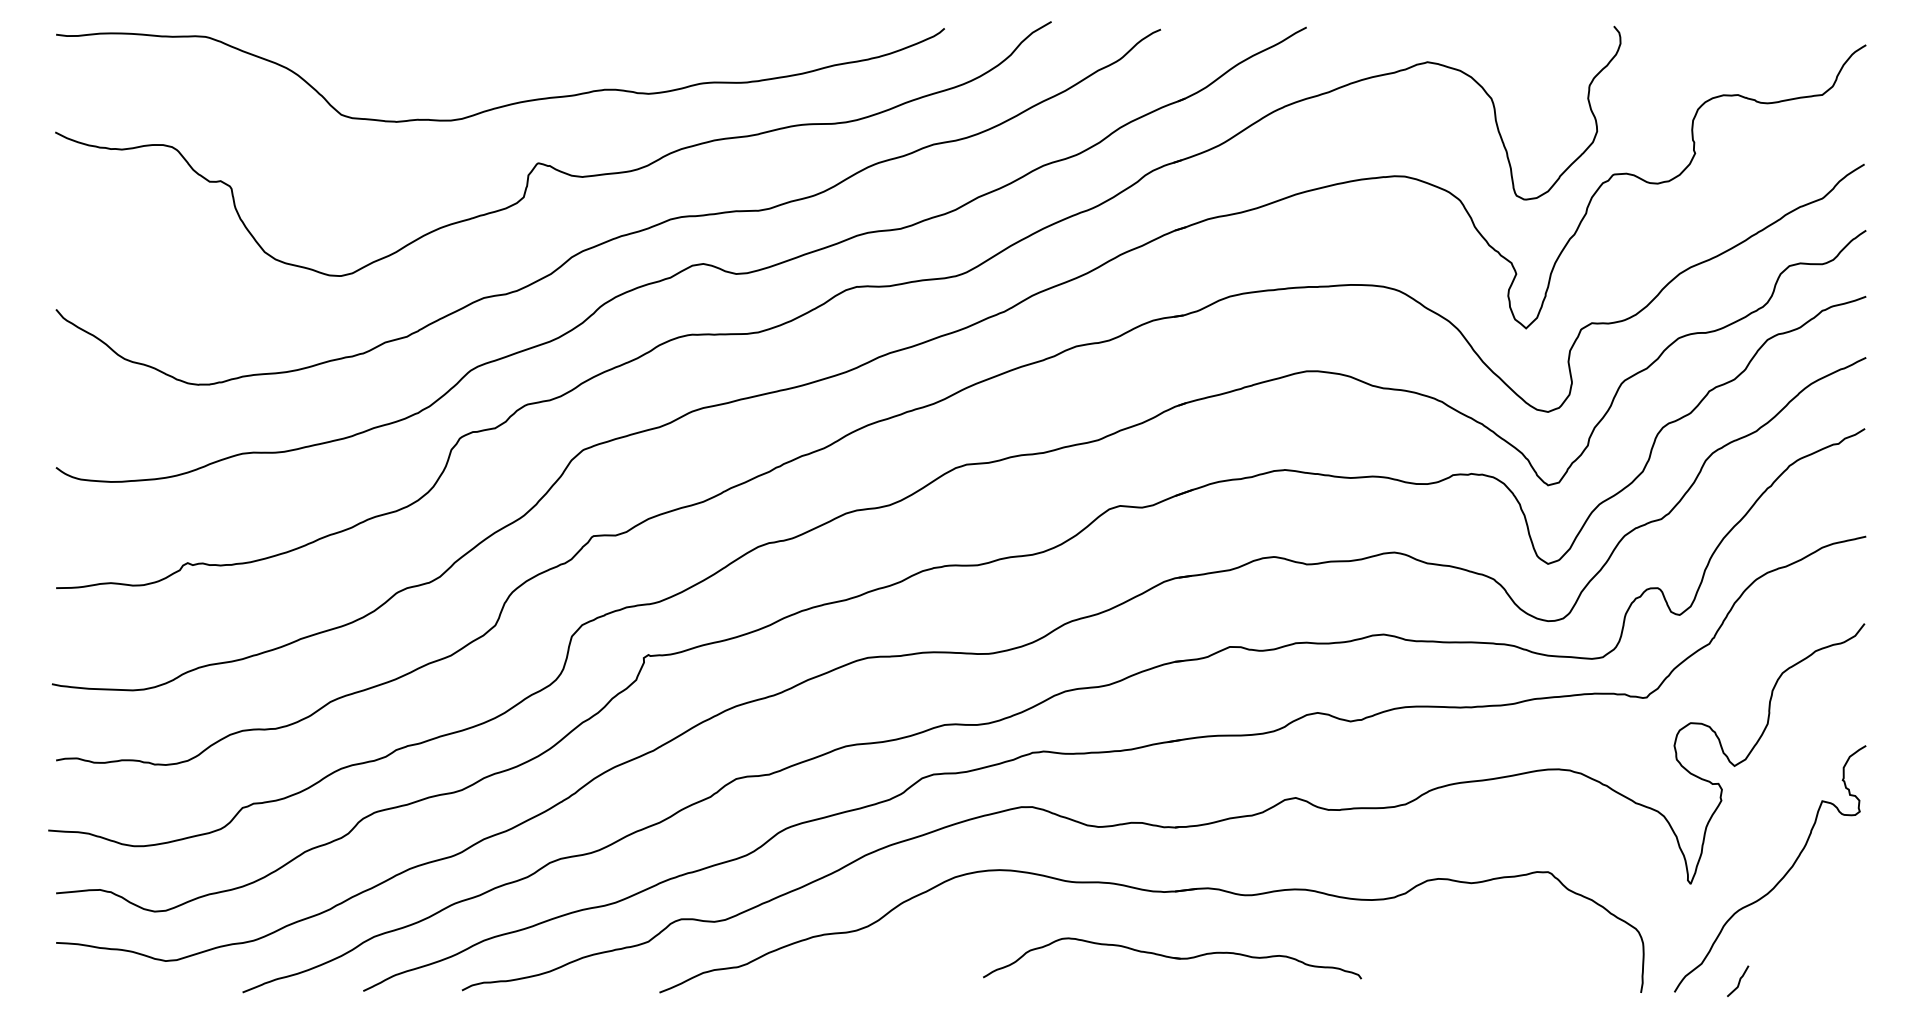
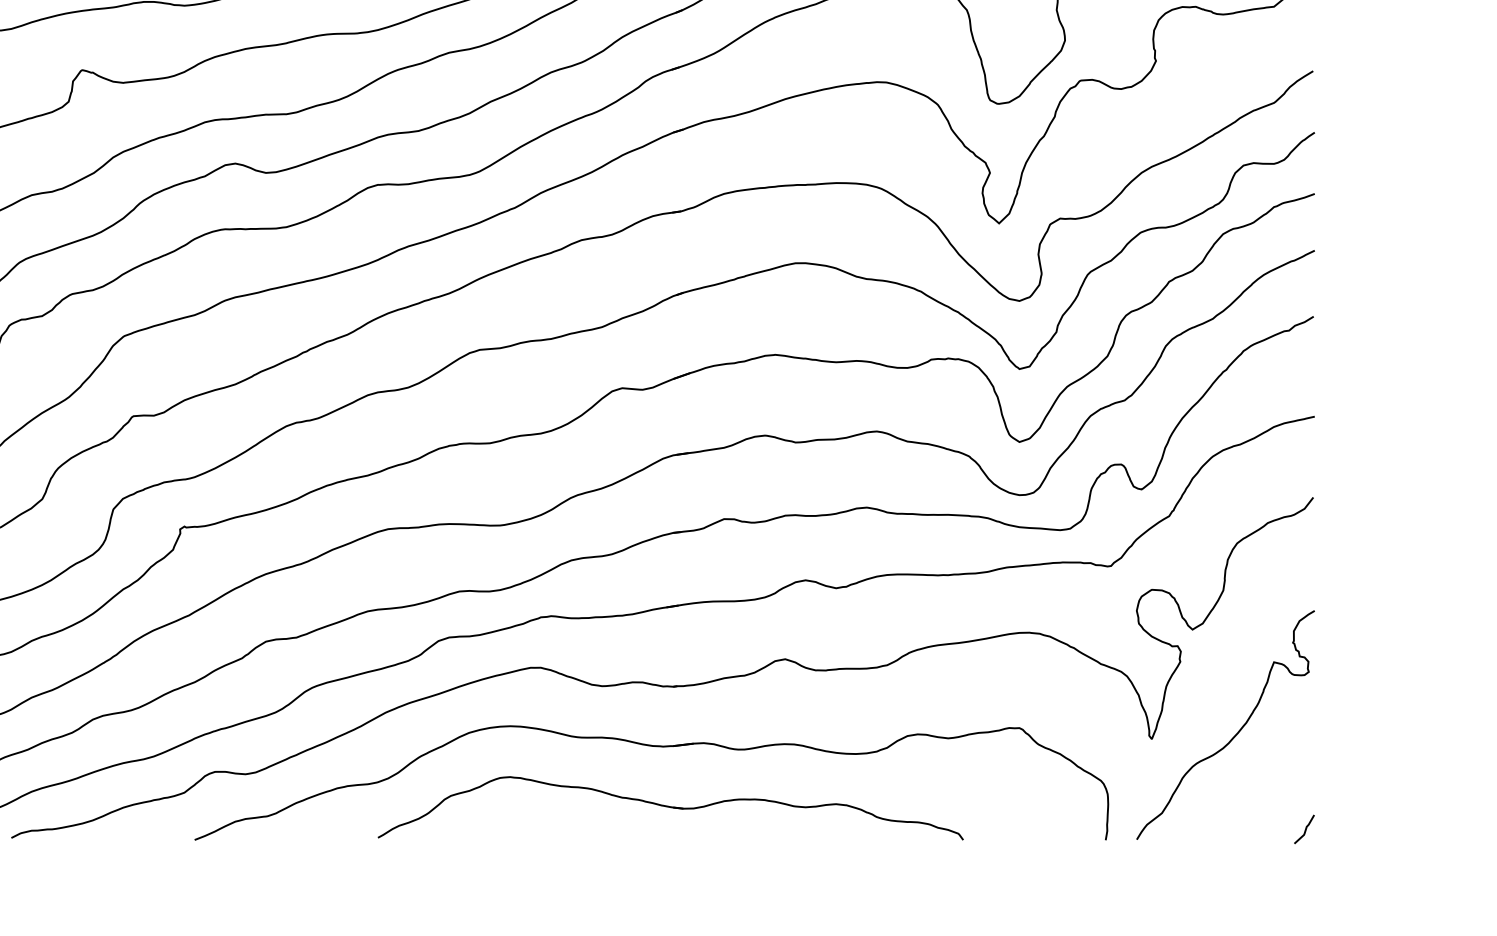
part: (1172, 958) -> (670, 808), size x1.67
curve: (1739, 980) -> (1305, 828), moved

